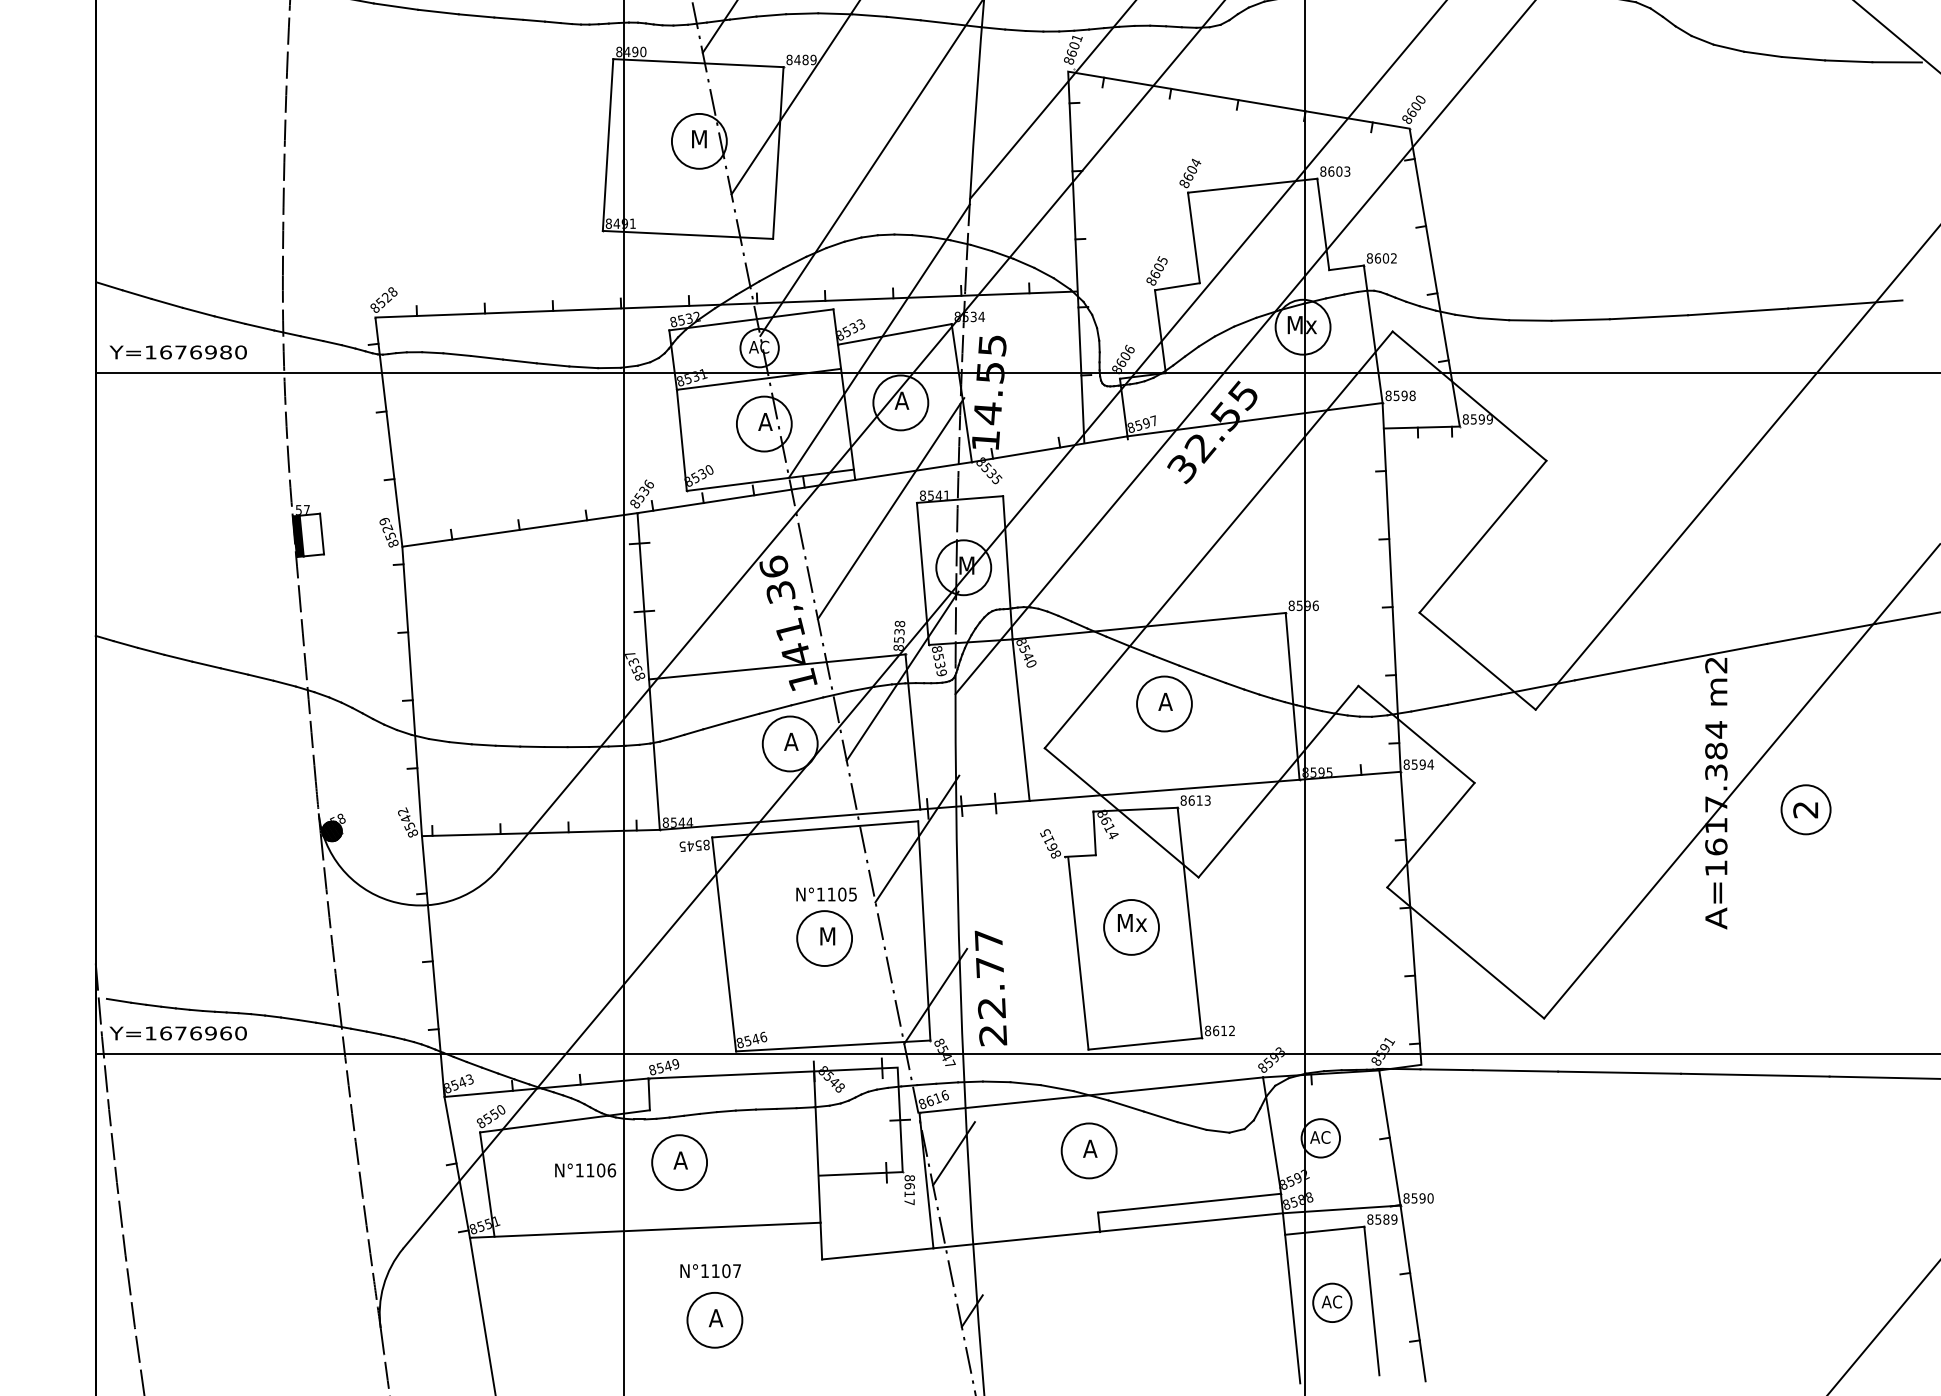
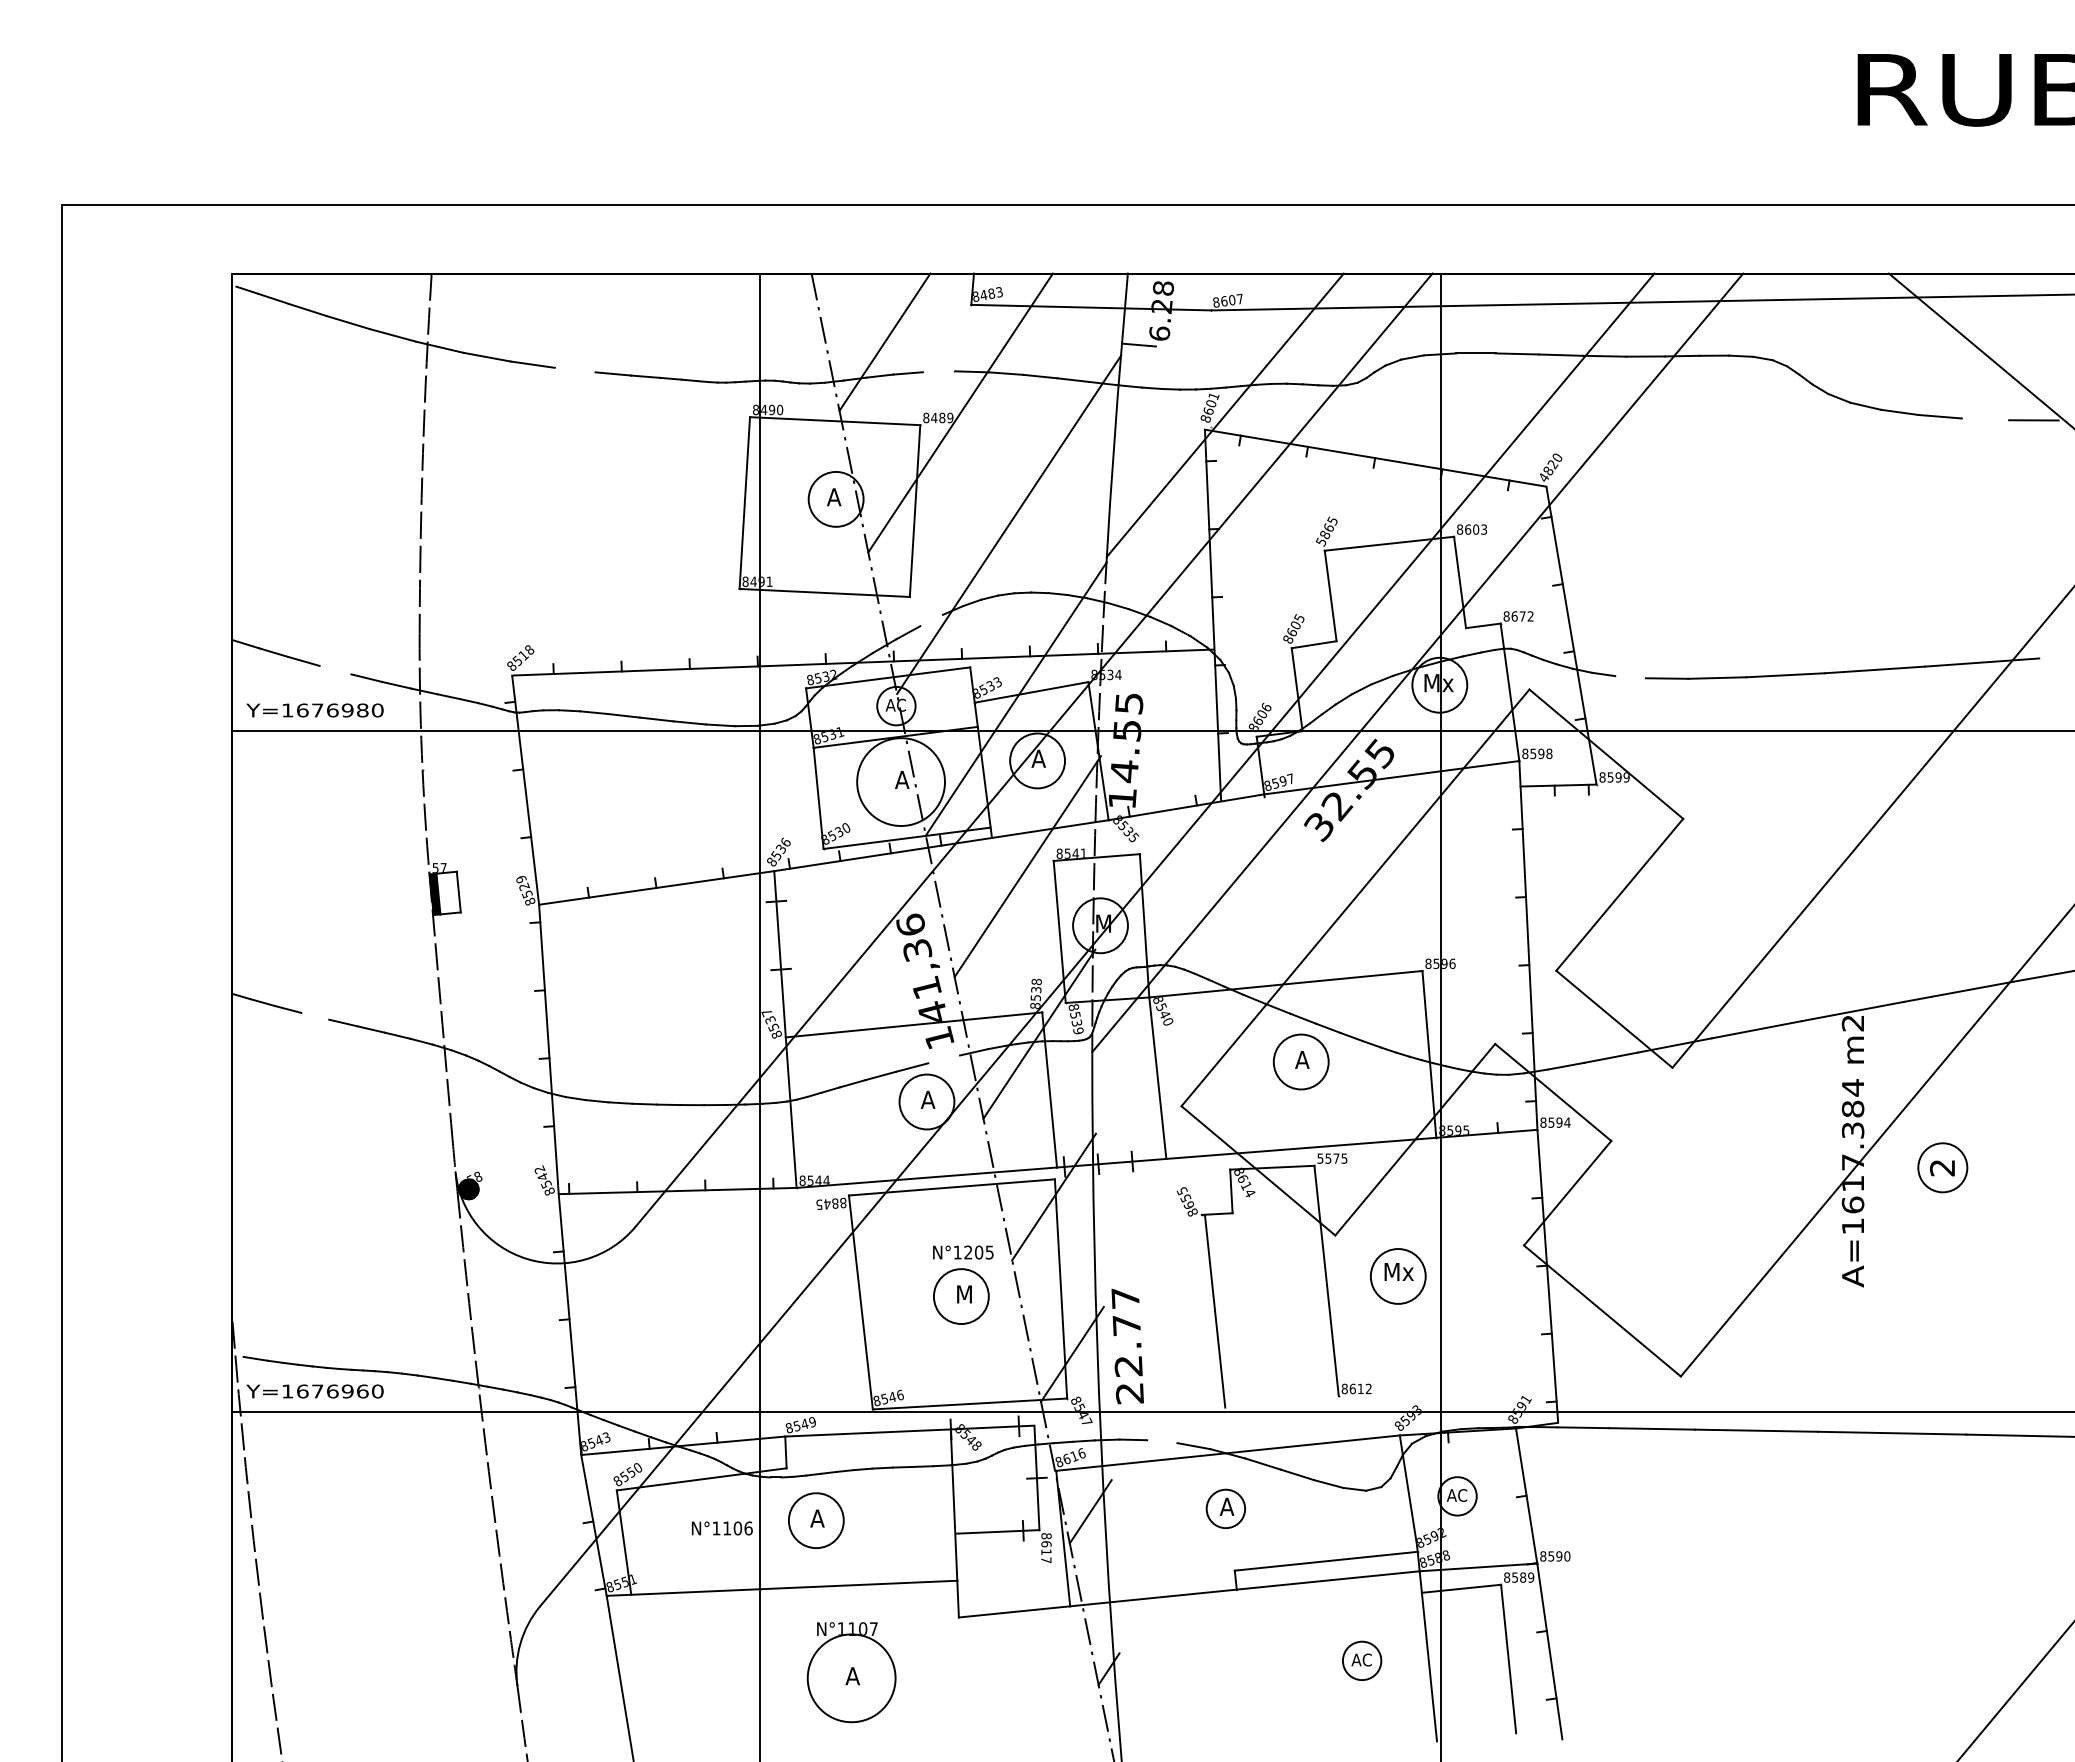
line: (437, 11) -> (574, 369), removed
line: (801, 13) -> (938, 371), removed
line: (1848, 61) -> (1985, 419), removed
text: (1411, 112) -> (1548, 470), 8600 -> 4820
text: (698, 139) -> (835, 497), M -> A
text: (1189, 173) -> (1326, 531), 8604 -> 5865
text: (1385, 258) -> (1522, 616), 8602 -> 8672
line: (794, 262) -> (931, 620), removed
text: (385, 297) -> (522, 655), 8528 -> 8518
line: (198, 311) -> (335, 669), removed
line: (1493, 319) -> (1630, 677), removed
circle: (763, 423) -> (900, 781), size x1.6
line: (178, 657) -> (315, 1015), removed
line: (806, 701) -> (943, 1059), removed
text: (1195, 800) -> (1332, 1158), 8613 -> 5575
text: (1048, 839) -> (1185, 1197), 8615 -> 8655
text: (698, 845) -> (835, 1203), 8545 -> 8845
text: (831, 894) -> (968, 1252), N°1105 -> N°1205
part: (1131, 927) -> (1398, 1276), moved
line: (1144, 1043) -> (1281, 1401), removed
line: (1025, 1083) -> (1162, 1441), removed
circle: (1088, 1150) -> (1225, 1508), size x0.7
part: (1332, 1302) -> (1362, 1660), moved
circle: (714, 1319) -> (851, 1677), size x1.6

